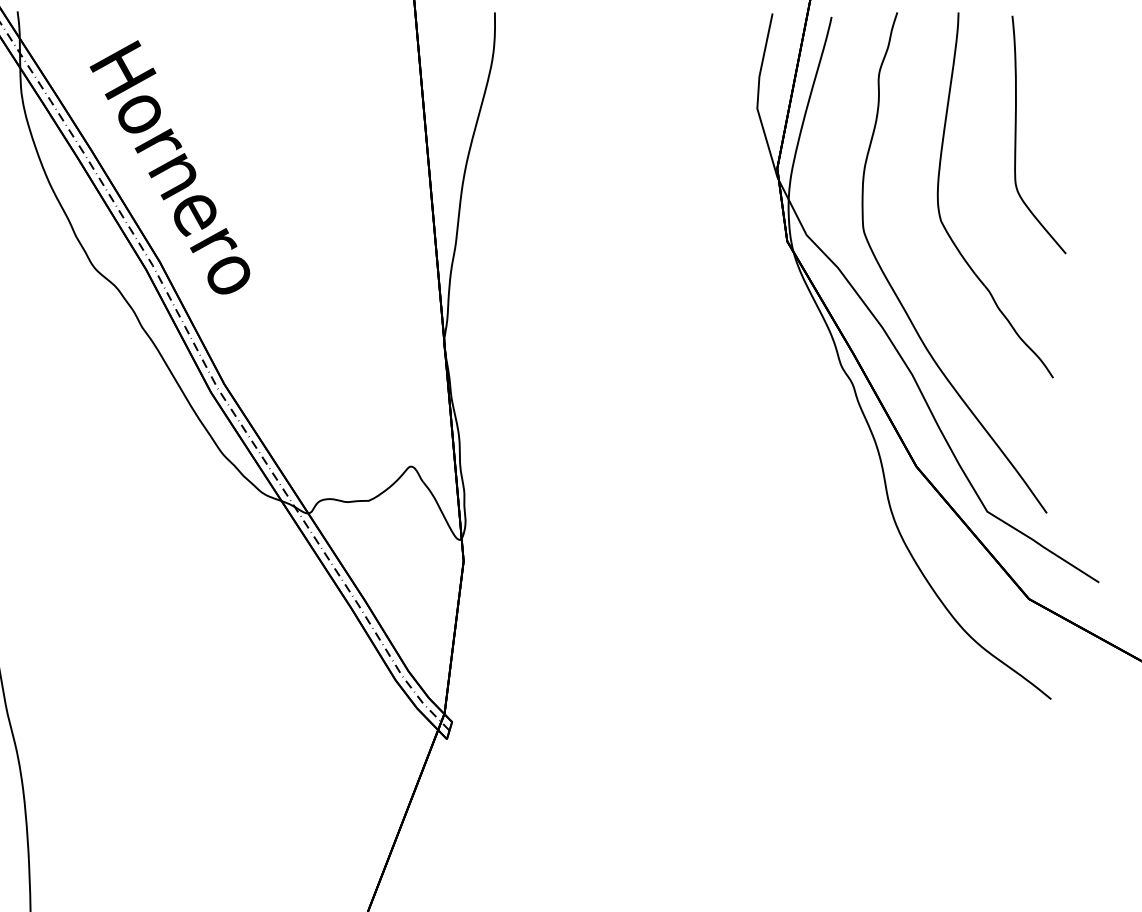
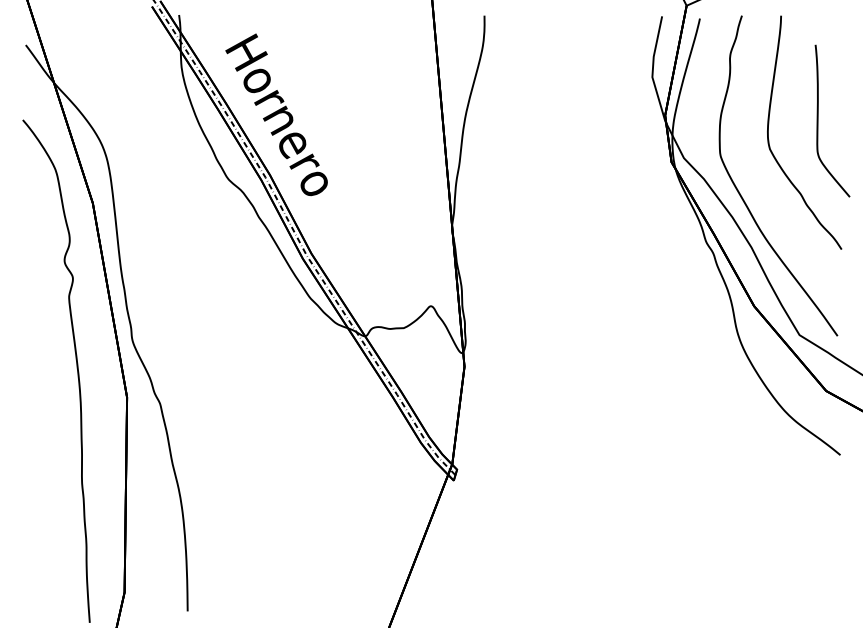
curve: (1016, 134) -> (818, 120), moved

